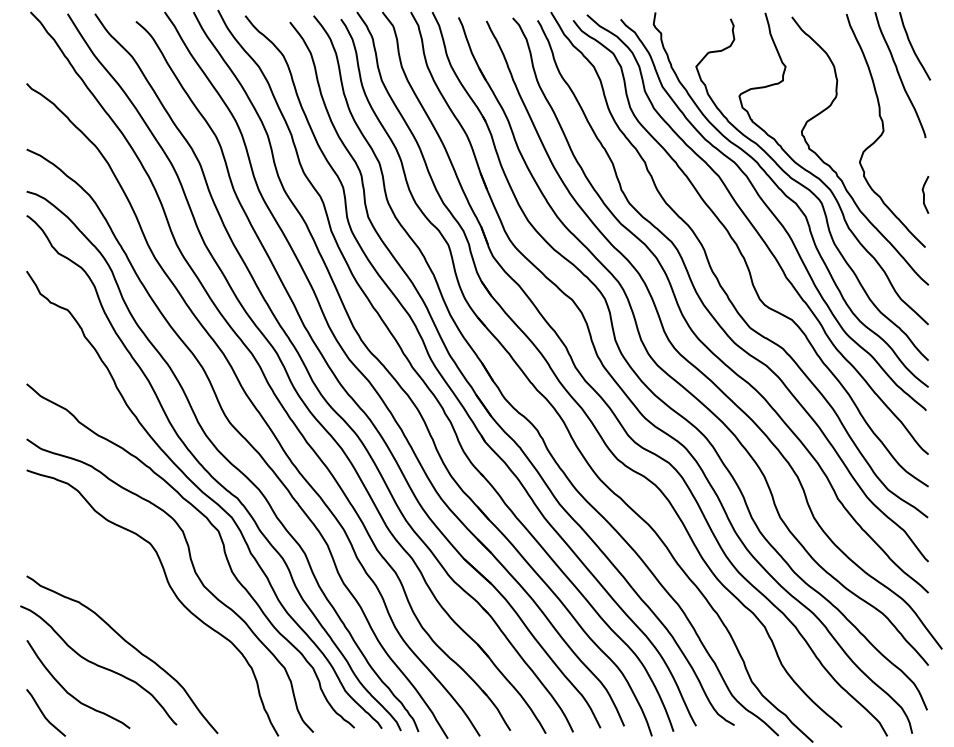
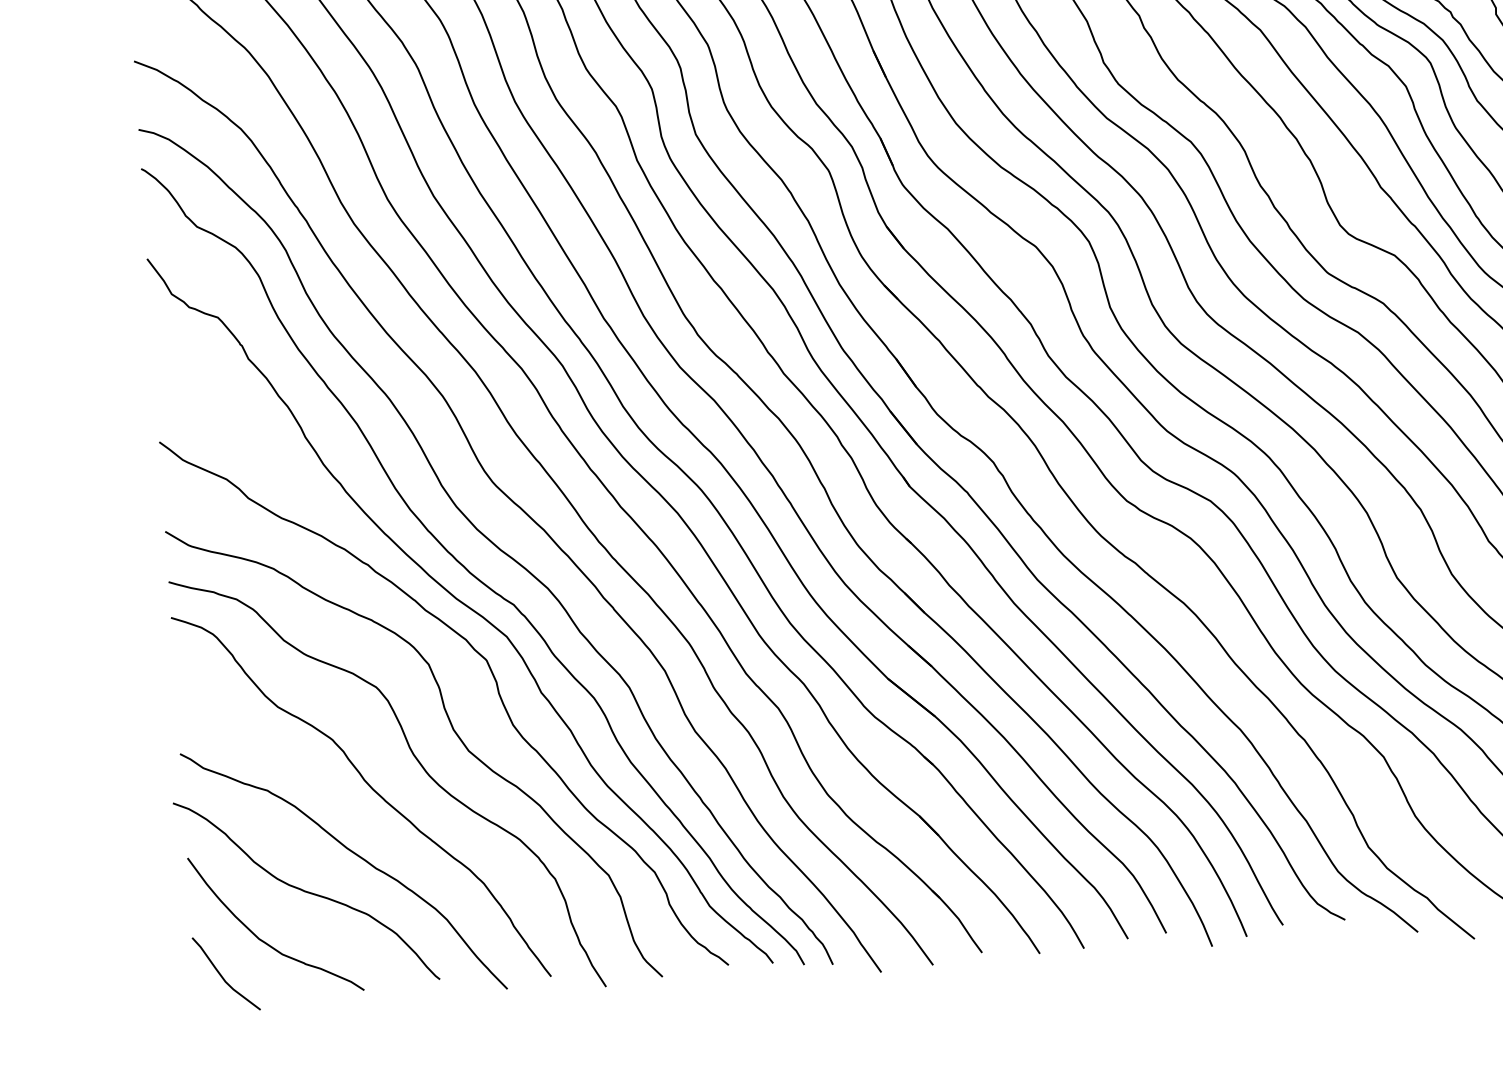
curve: (140, 603) -> (367, 786), added

